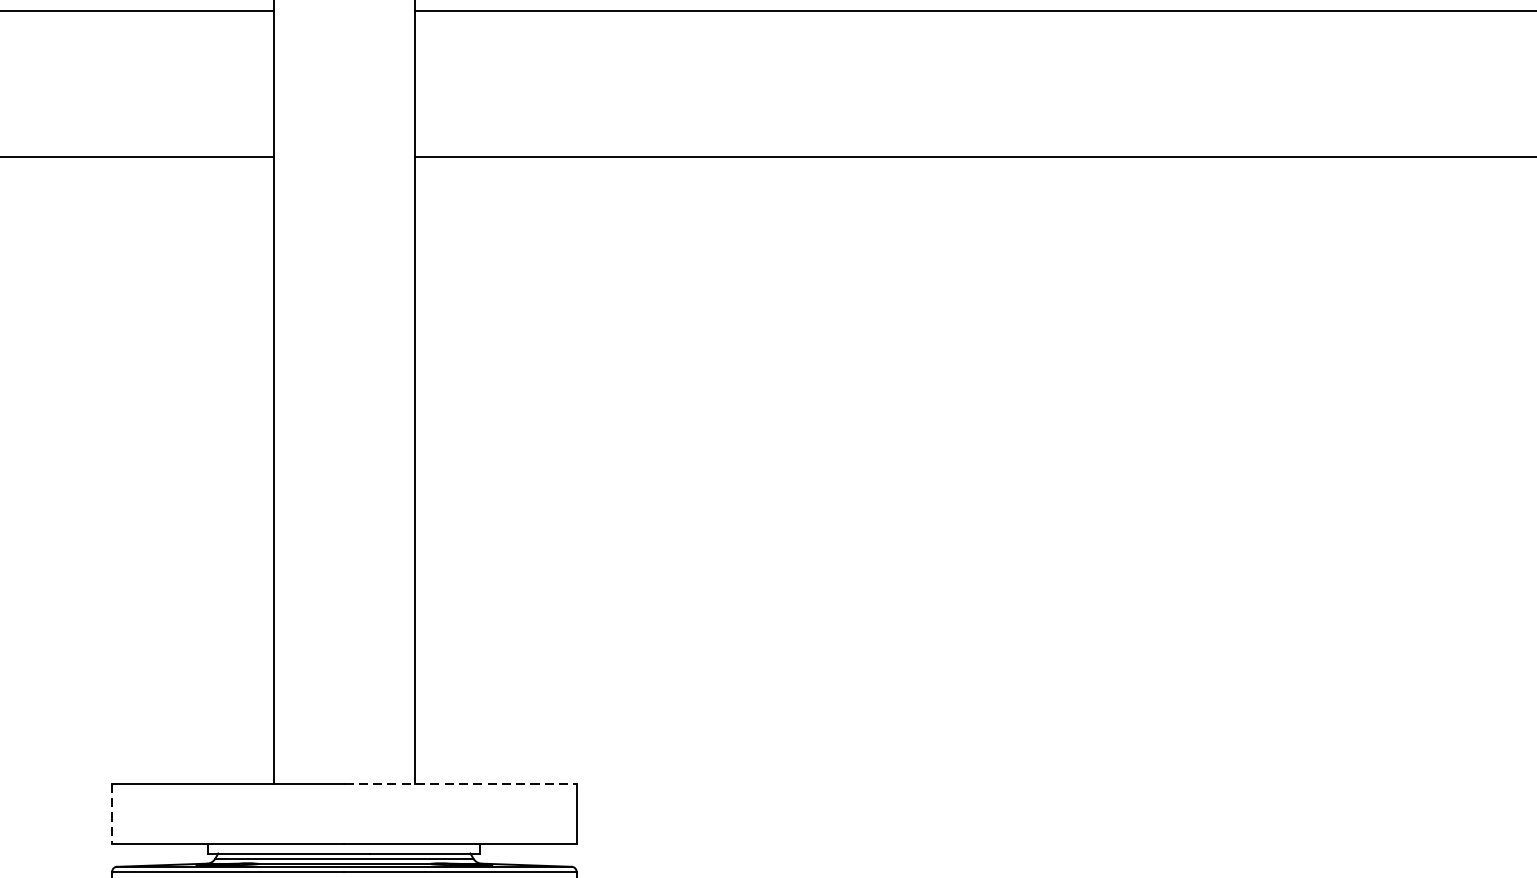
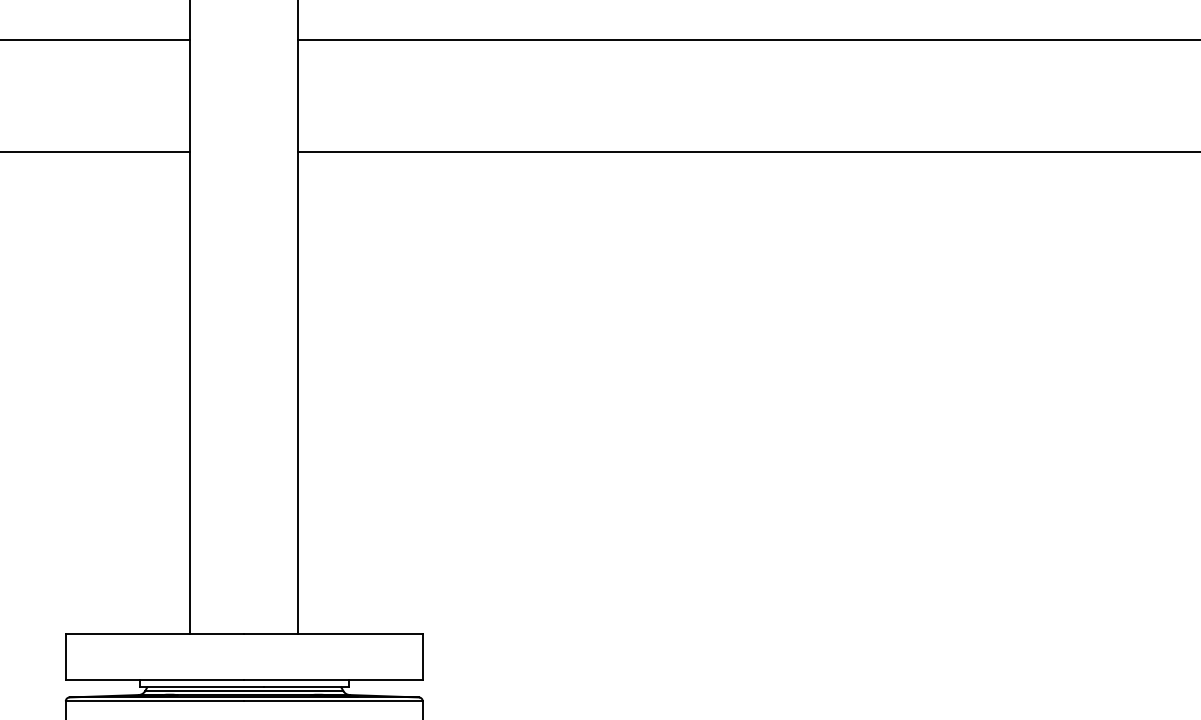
line: (461, 783) -> (334, 633), dashed -> solid
line: (111, 813) -> (65, 656), dashed -> solid

